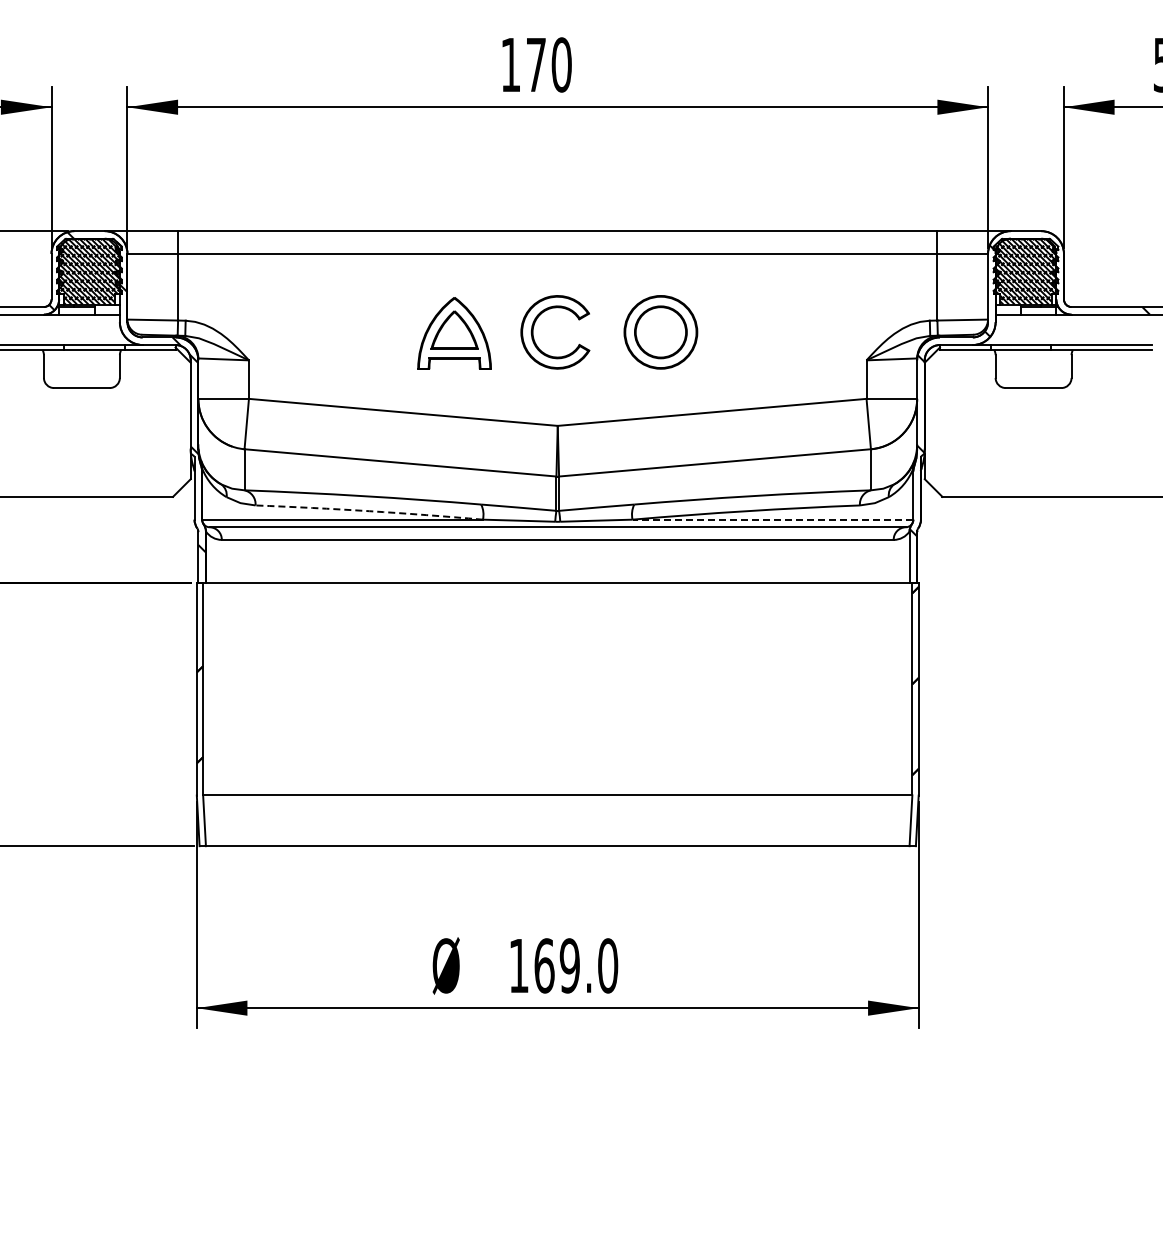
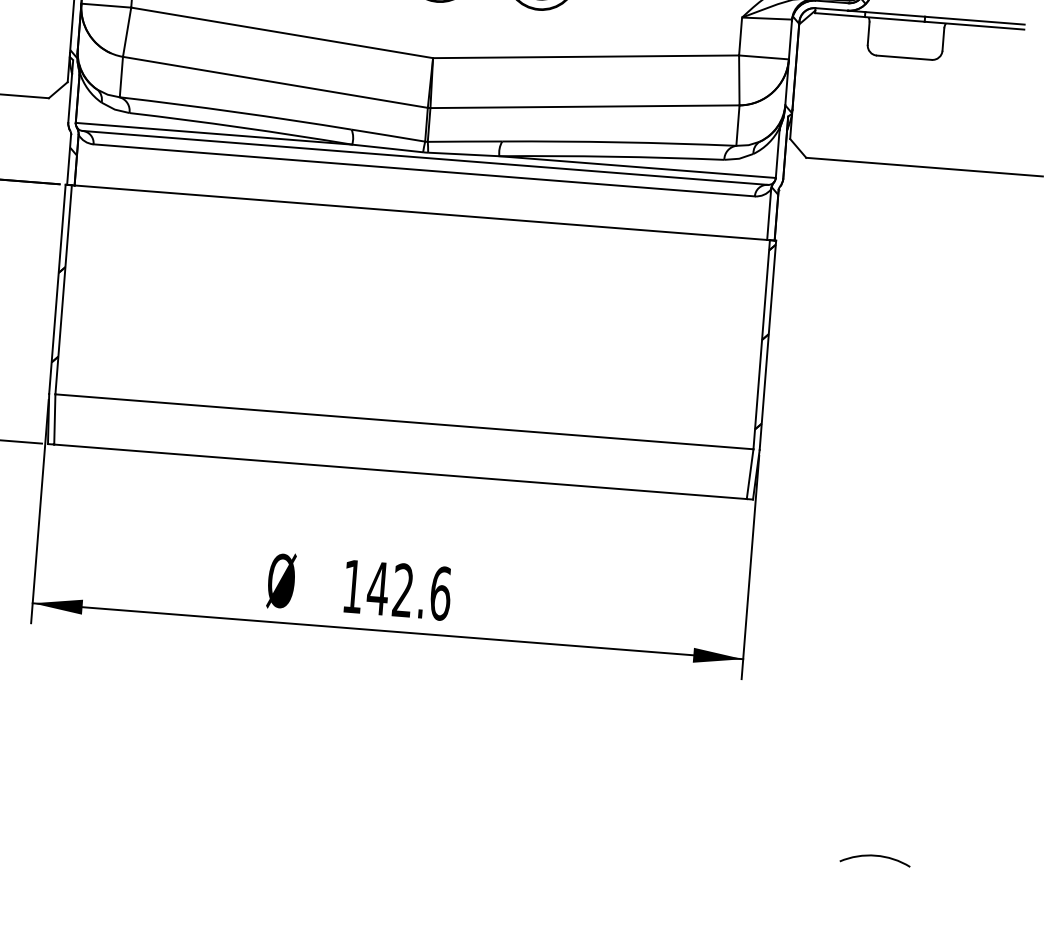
arc: (369, 511) -> (241, 127), dashed -> solid
line: (772, 519) -> (637, 166), dashed -> solid
text: (575, 965) -> (408, 590), 169.0 -> 142.6
arc: (1067, 1196) -> (875, 856), added

